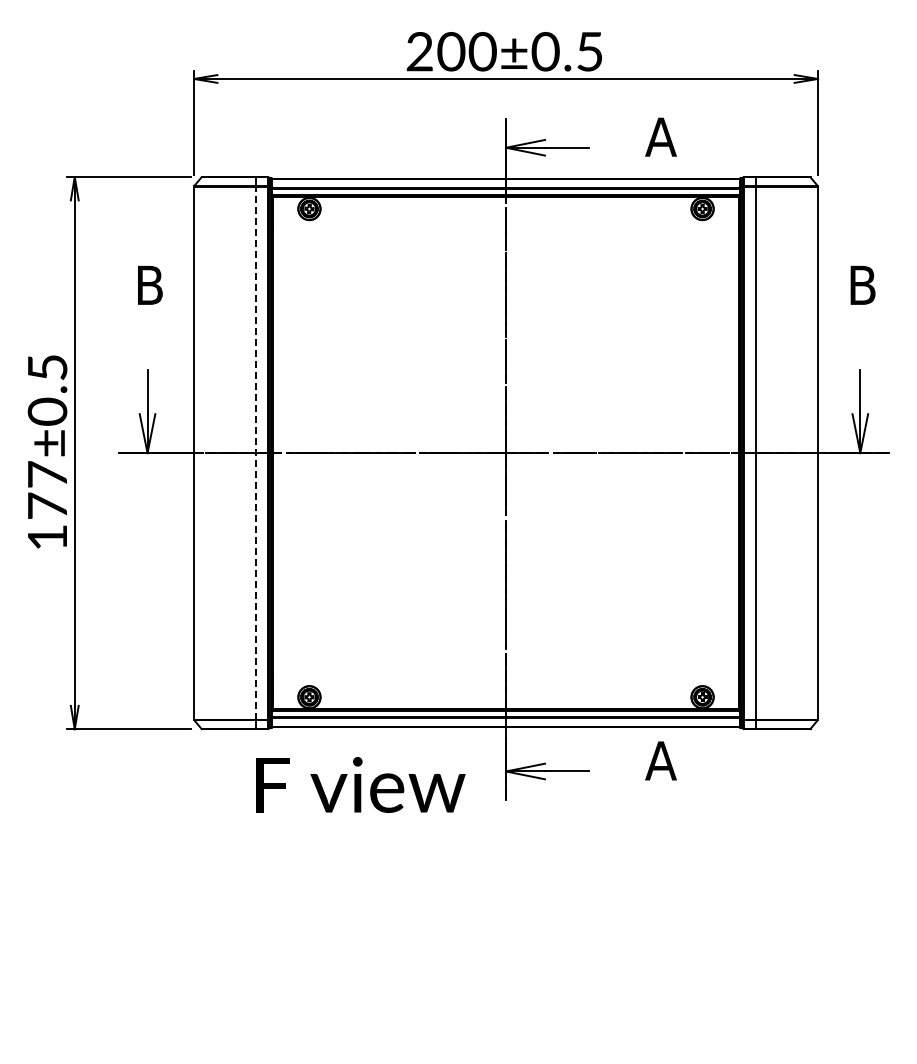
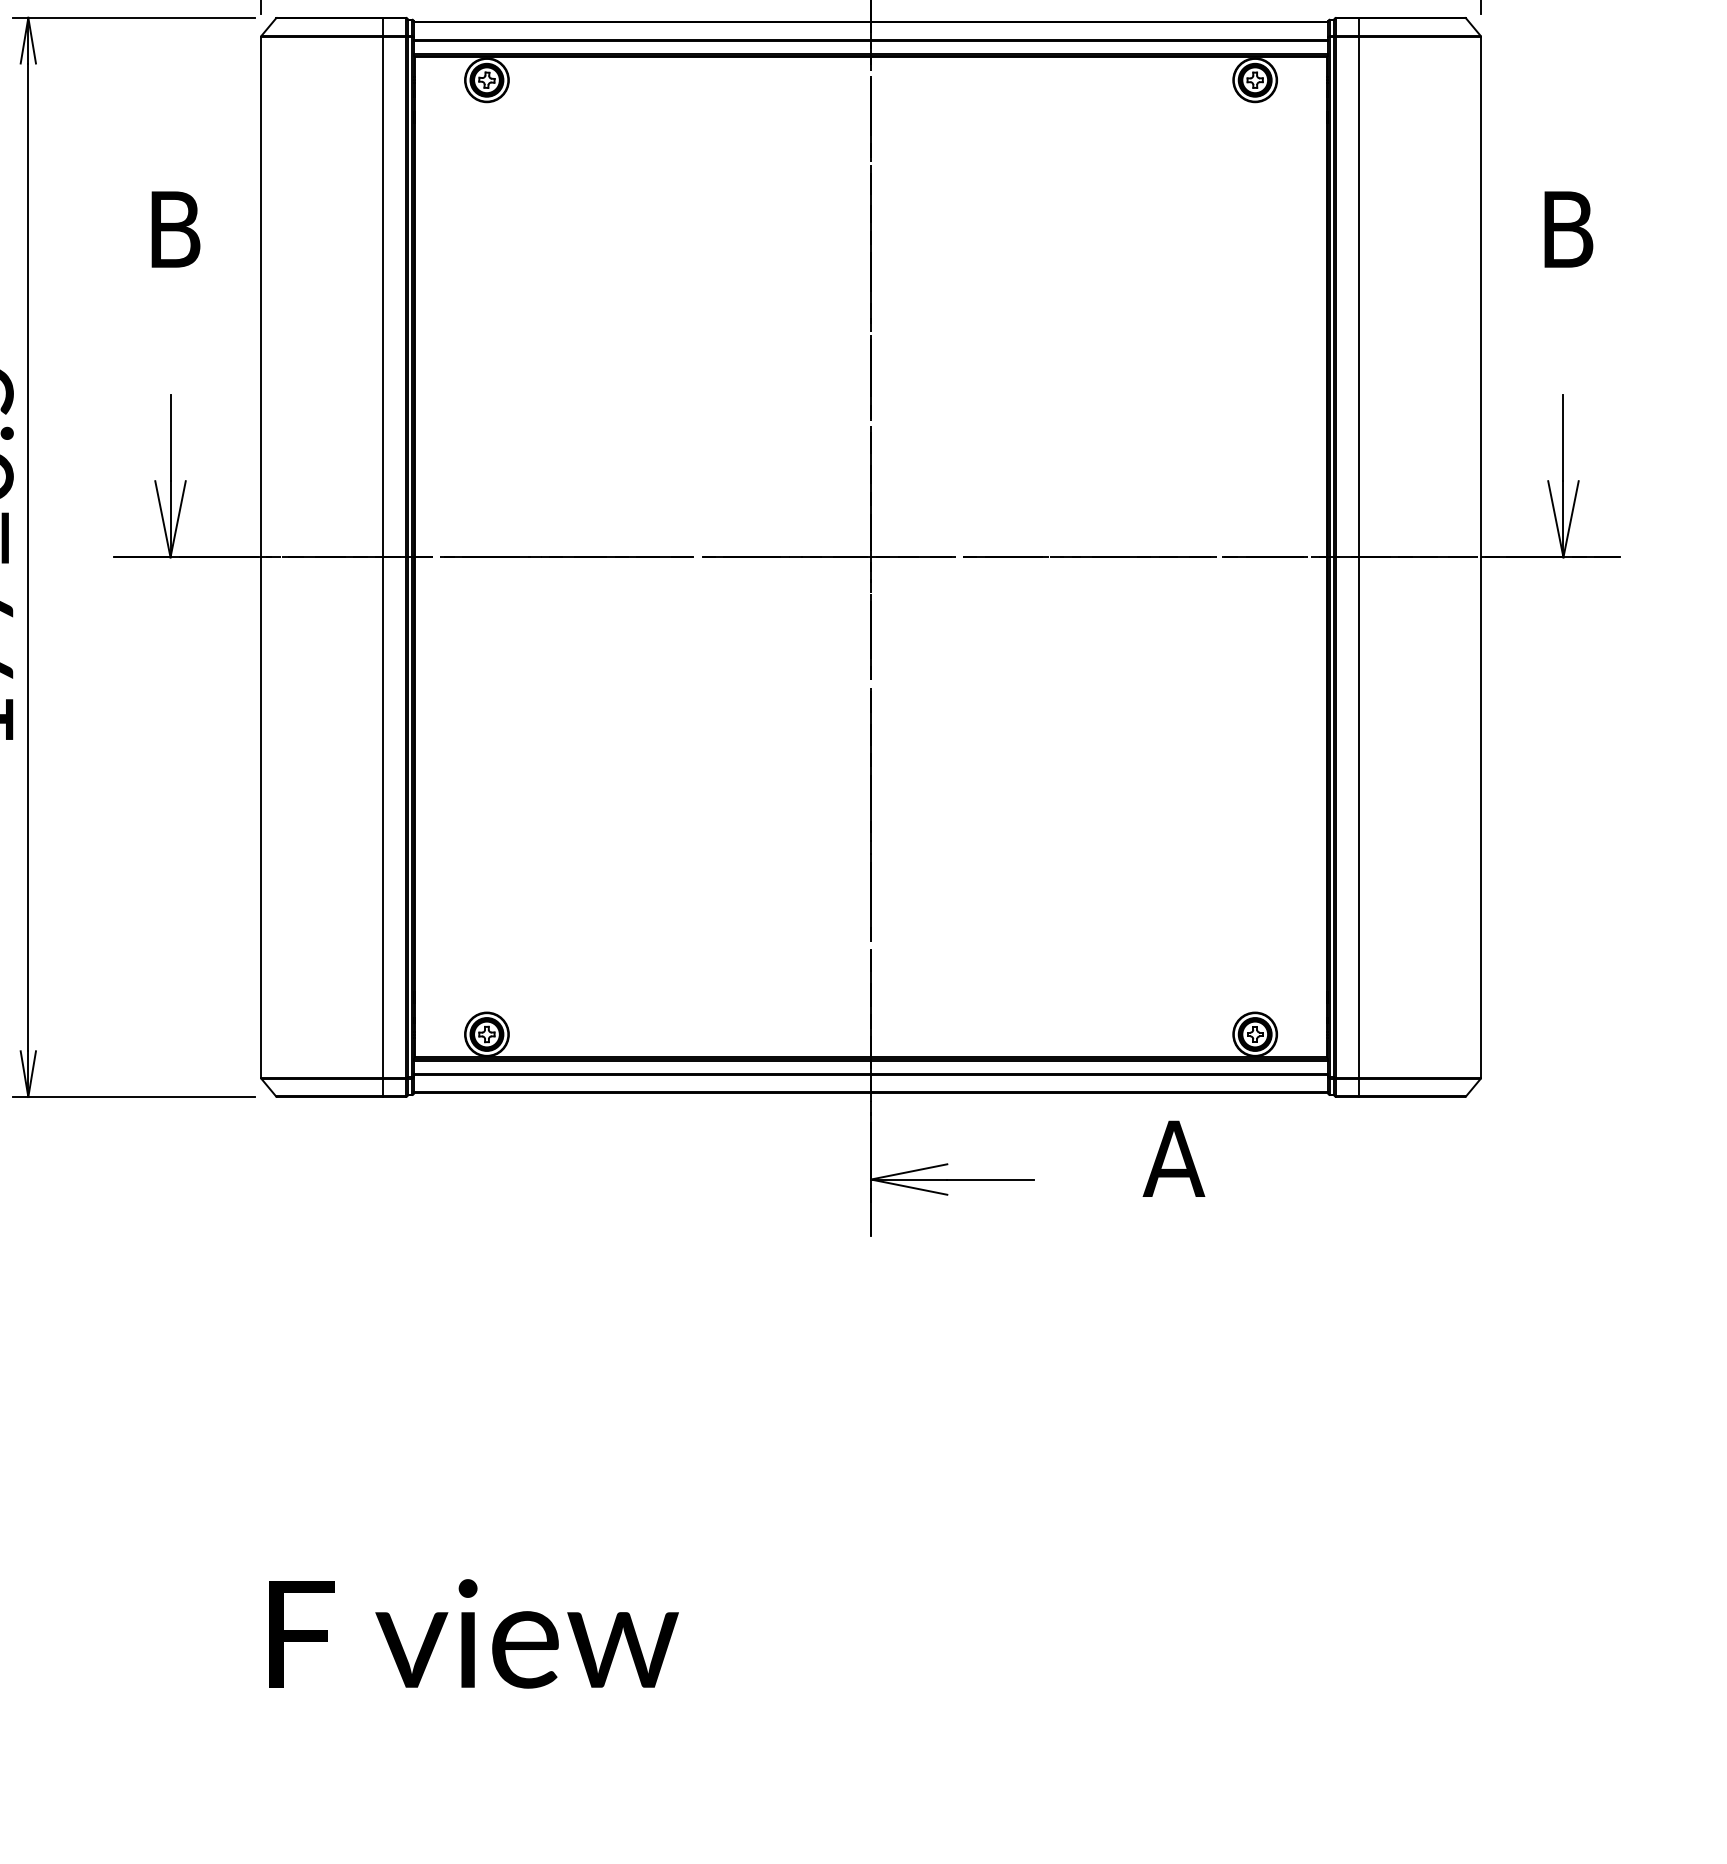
line: (256, 452) -> (383, 556), dashed -> solid
text: (360, 784) -> (473, 1632), moved

